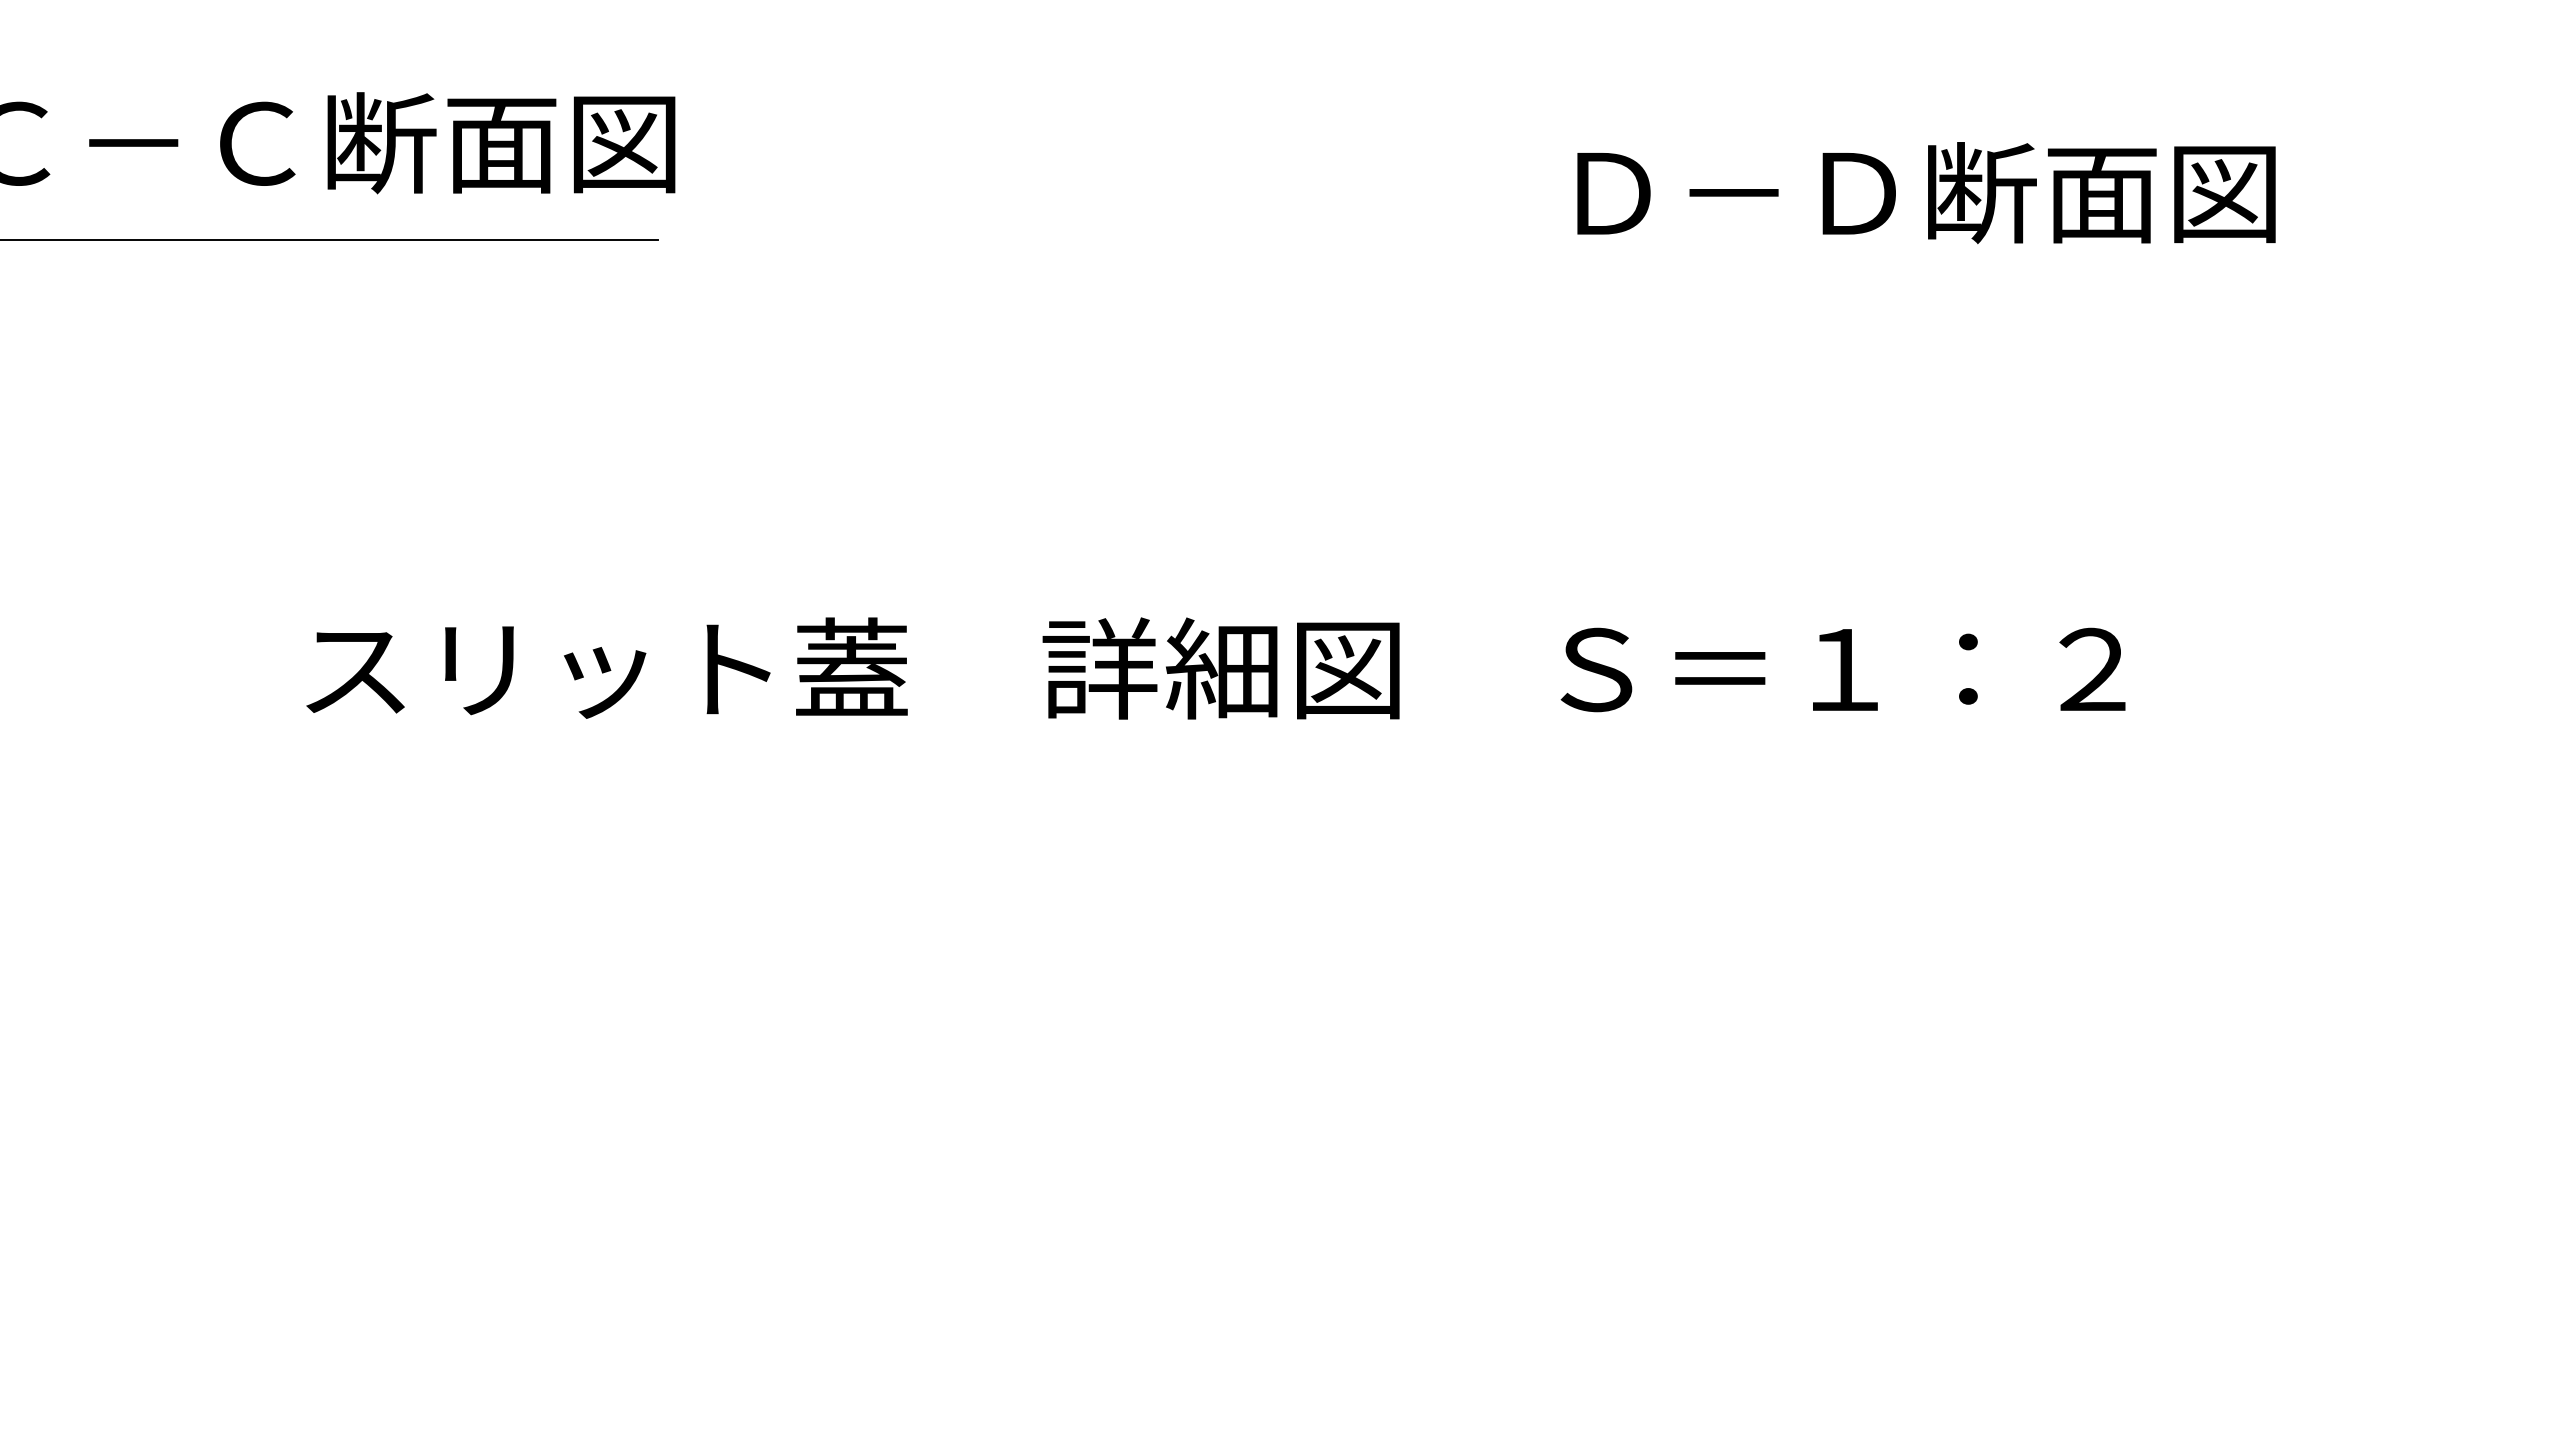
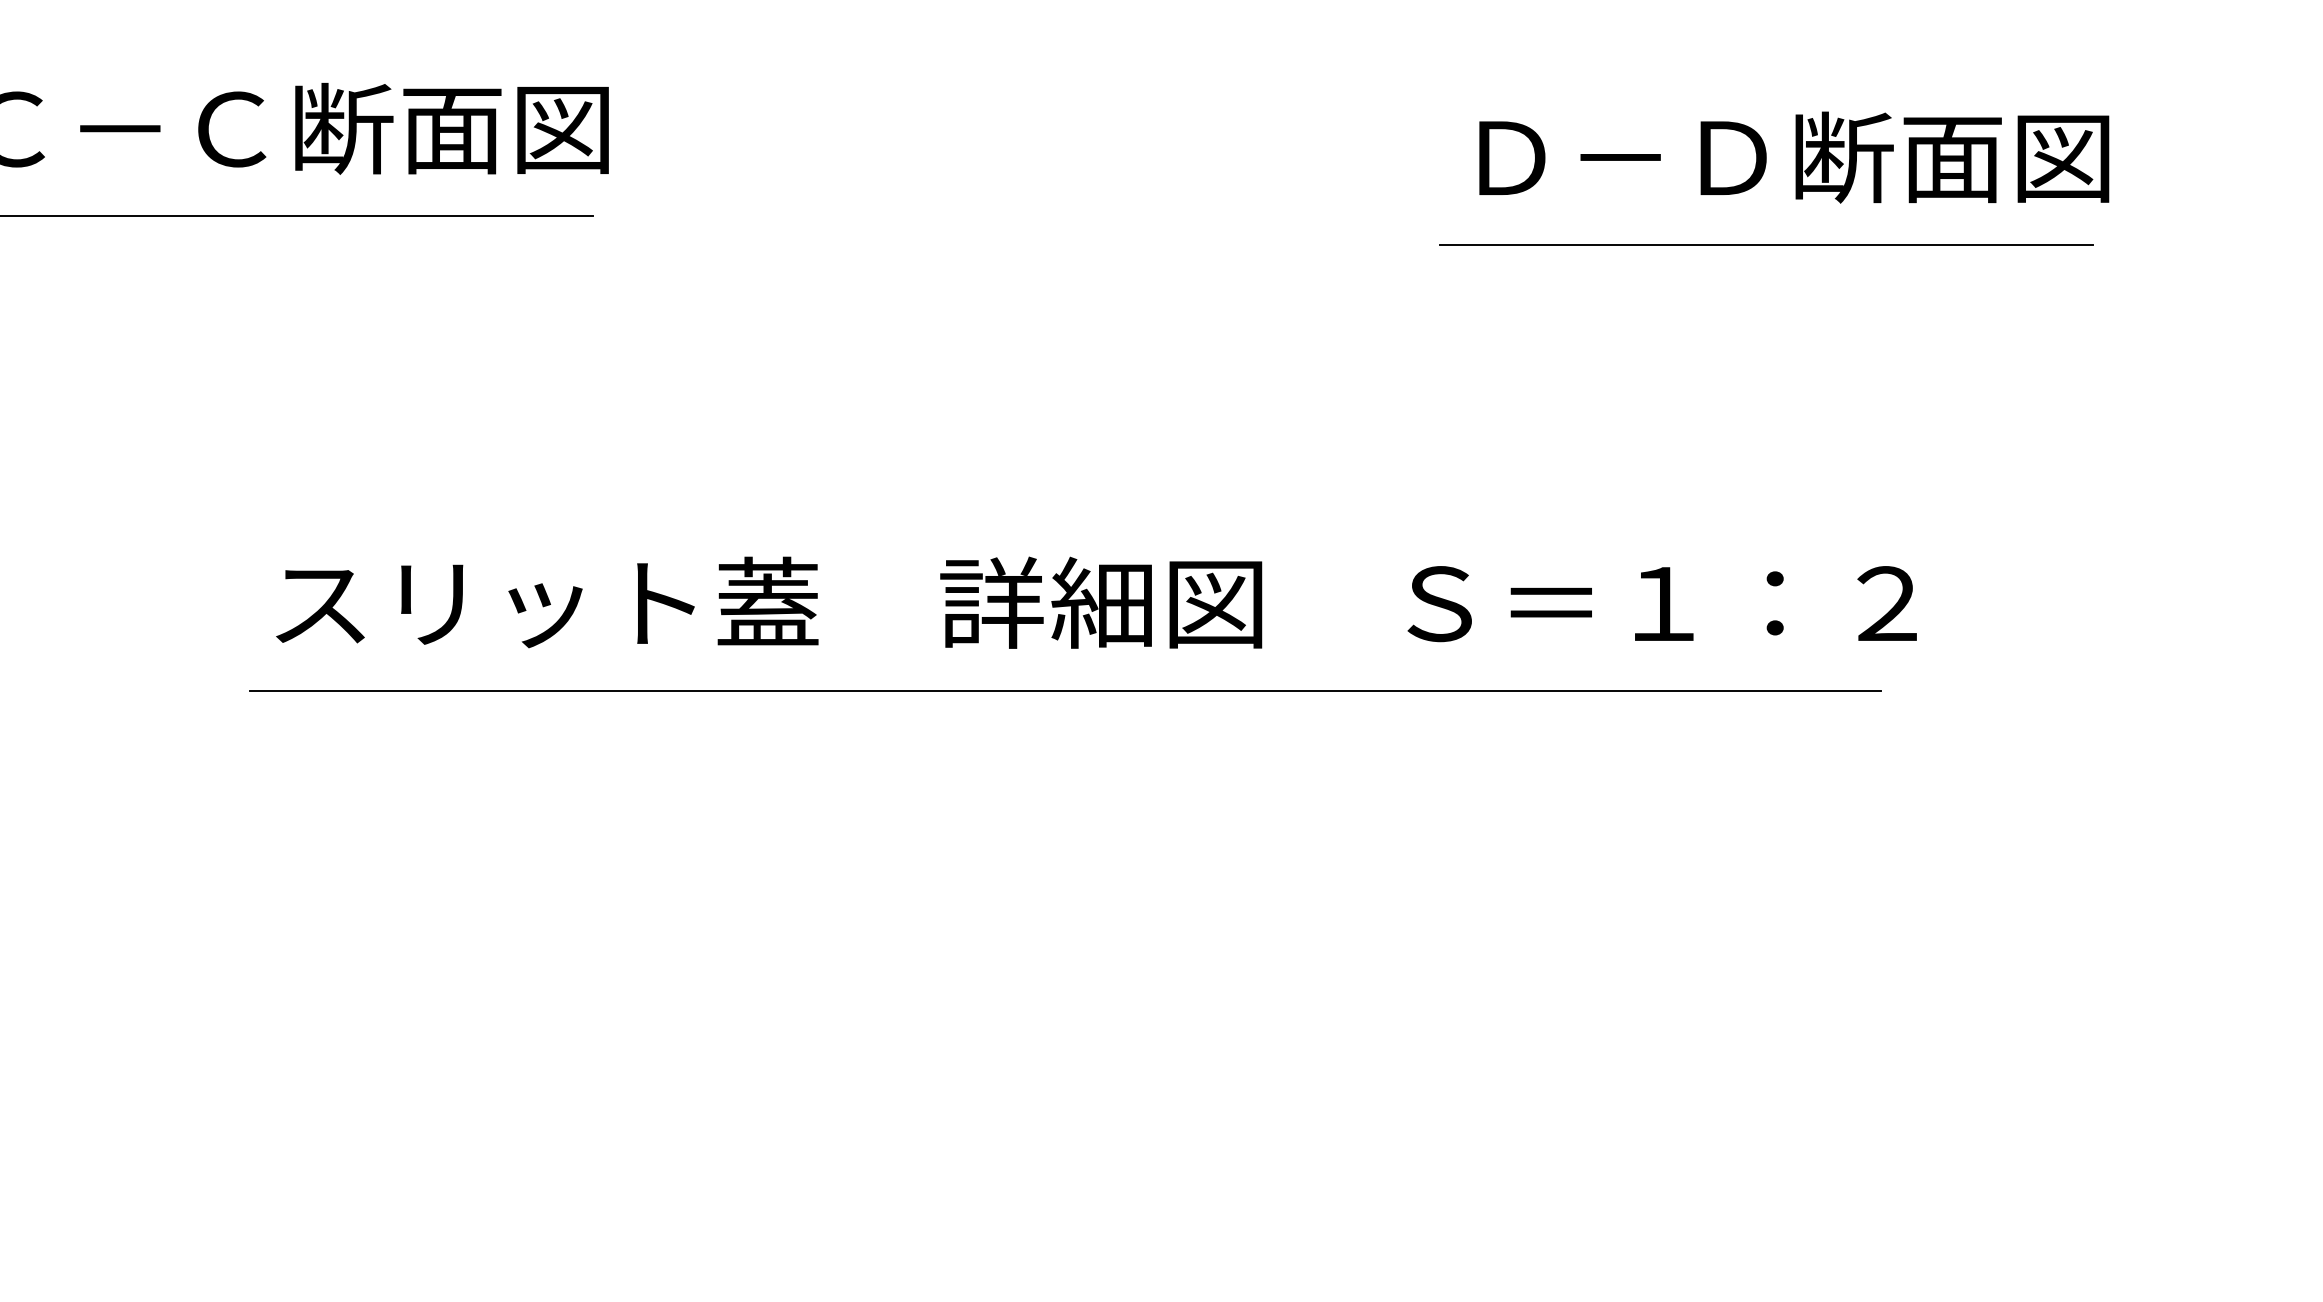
text: (1926, 193) -> (1794, 158), moved
line: (1958, 271) -> (1766, 244), added
line: (1181, 765) -> (1065, 690), added

